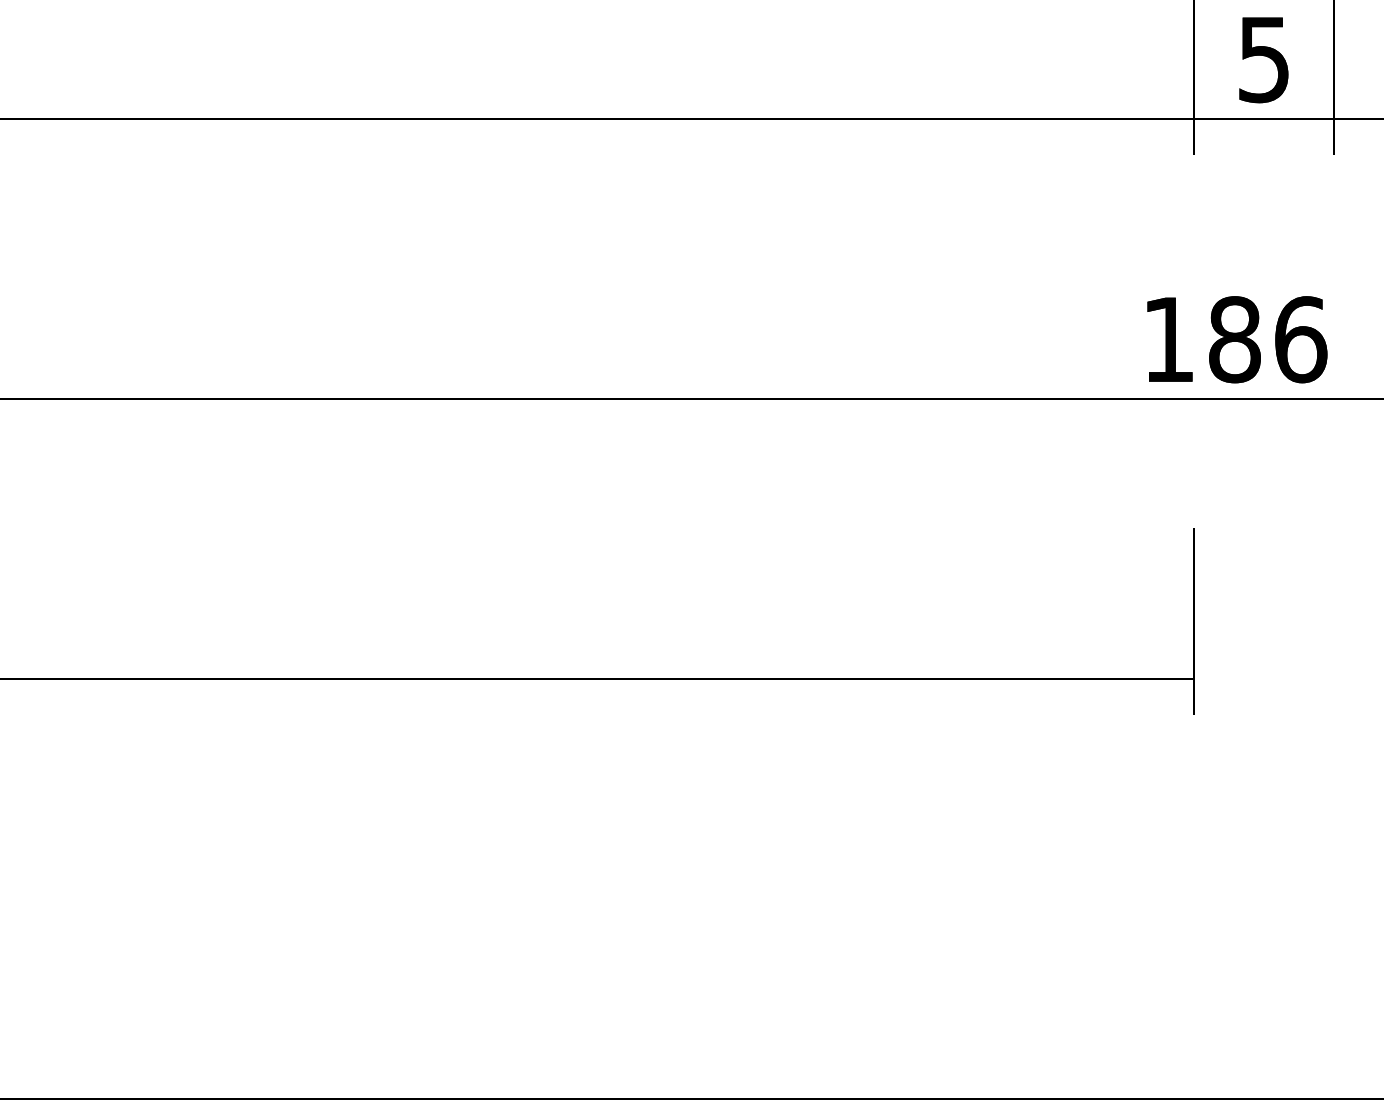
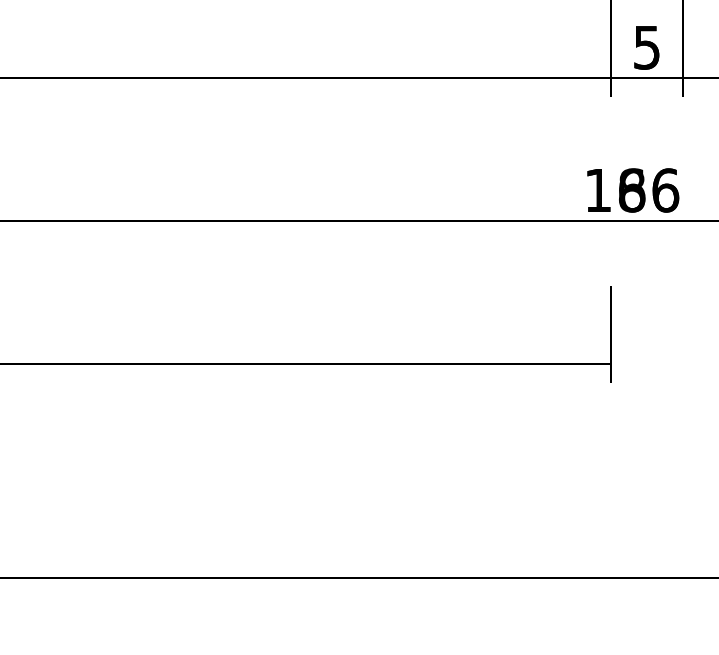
text: (1235, 339) -> (632, 190), 186 -> 166

